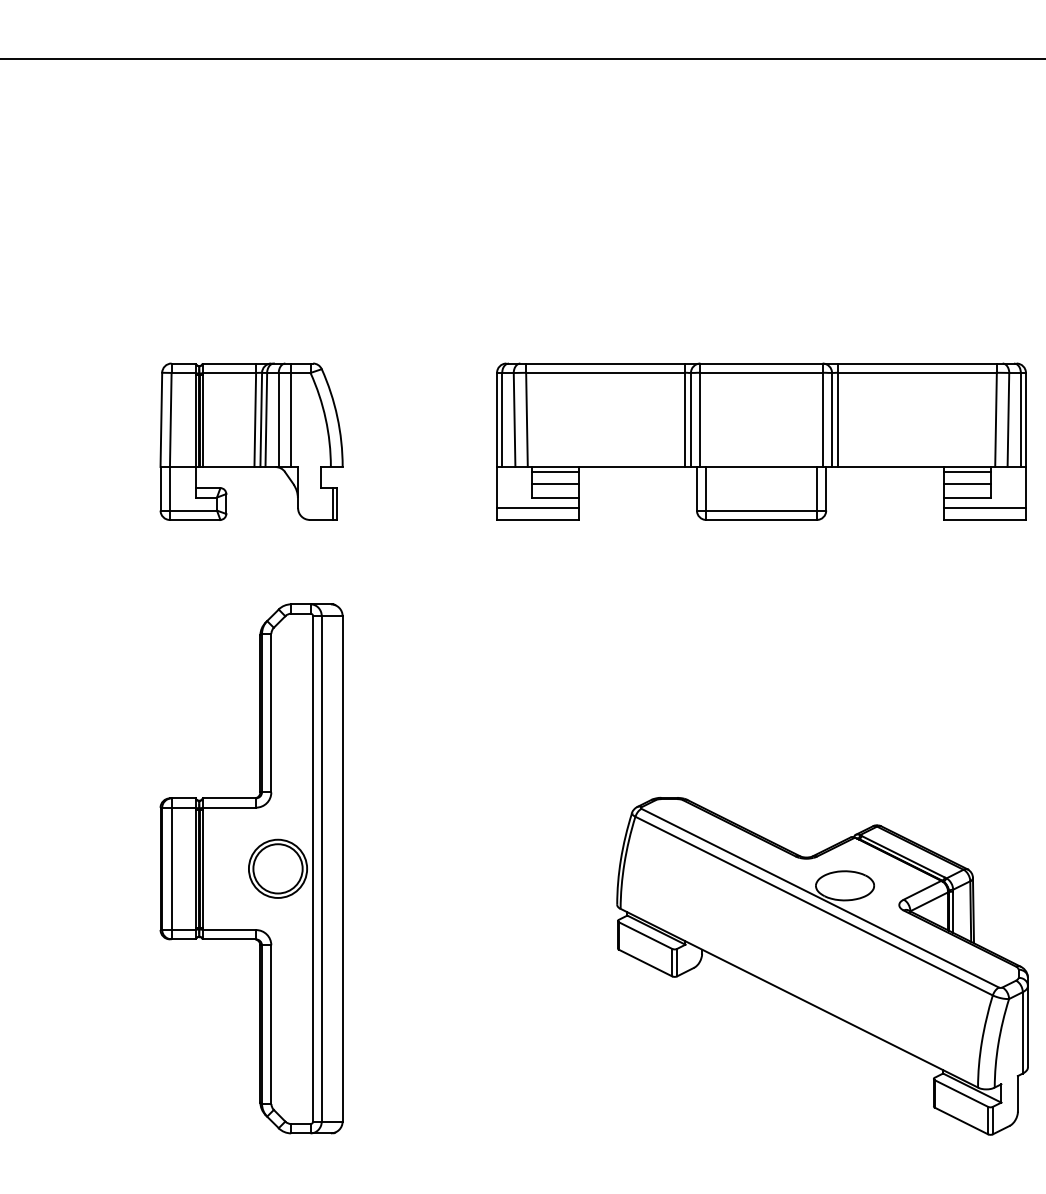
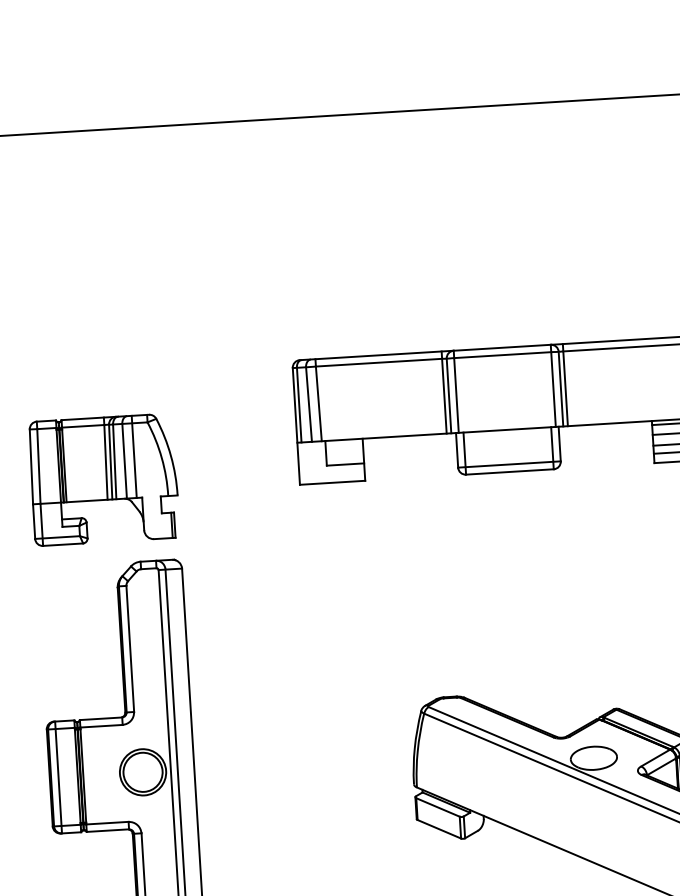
part: (251, 441) -> (104, 479), moved
line: (555, 472) -> (344, 444), removed
line: (555, 484) -> (344, 453), removed
line: (538, 508) -> (332, 473), removed

